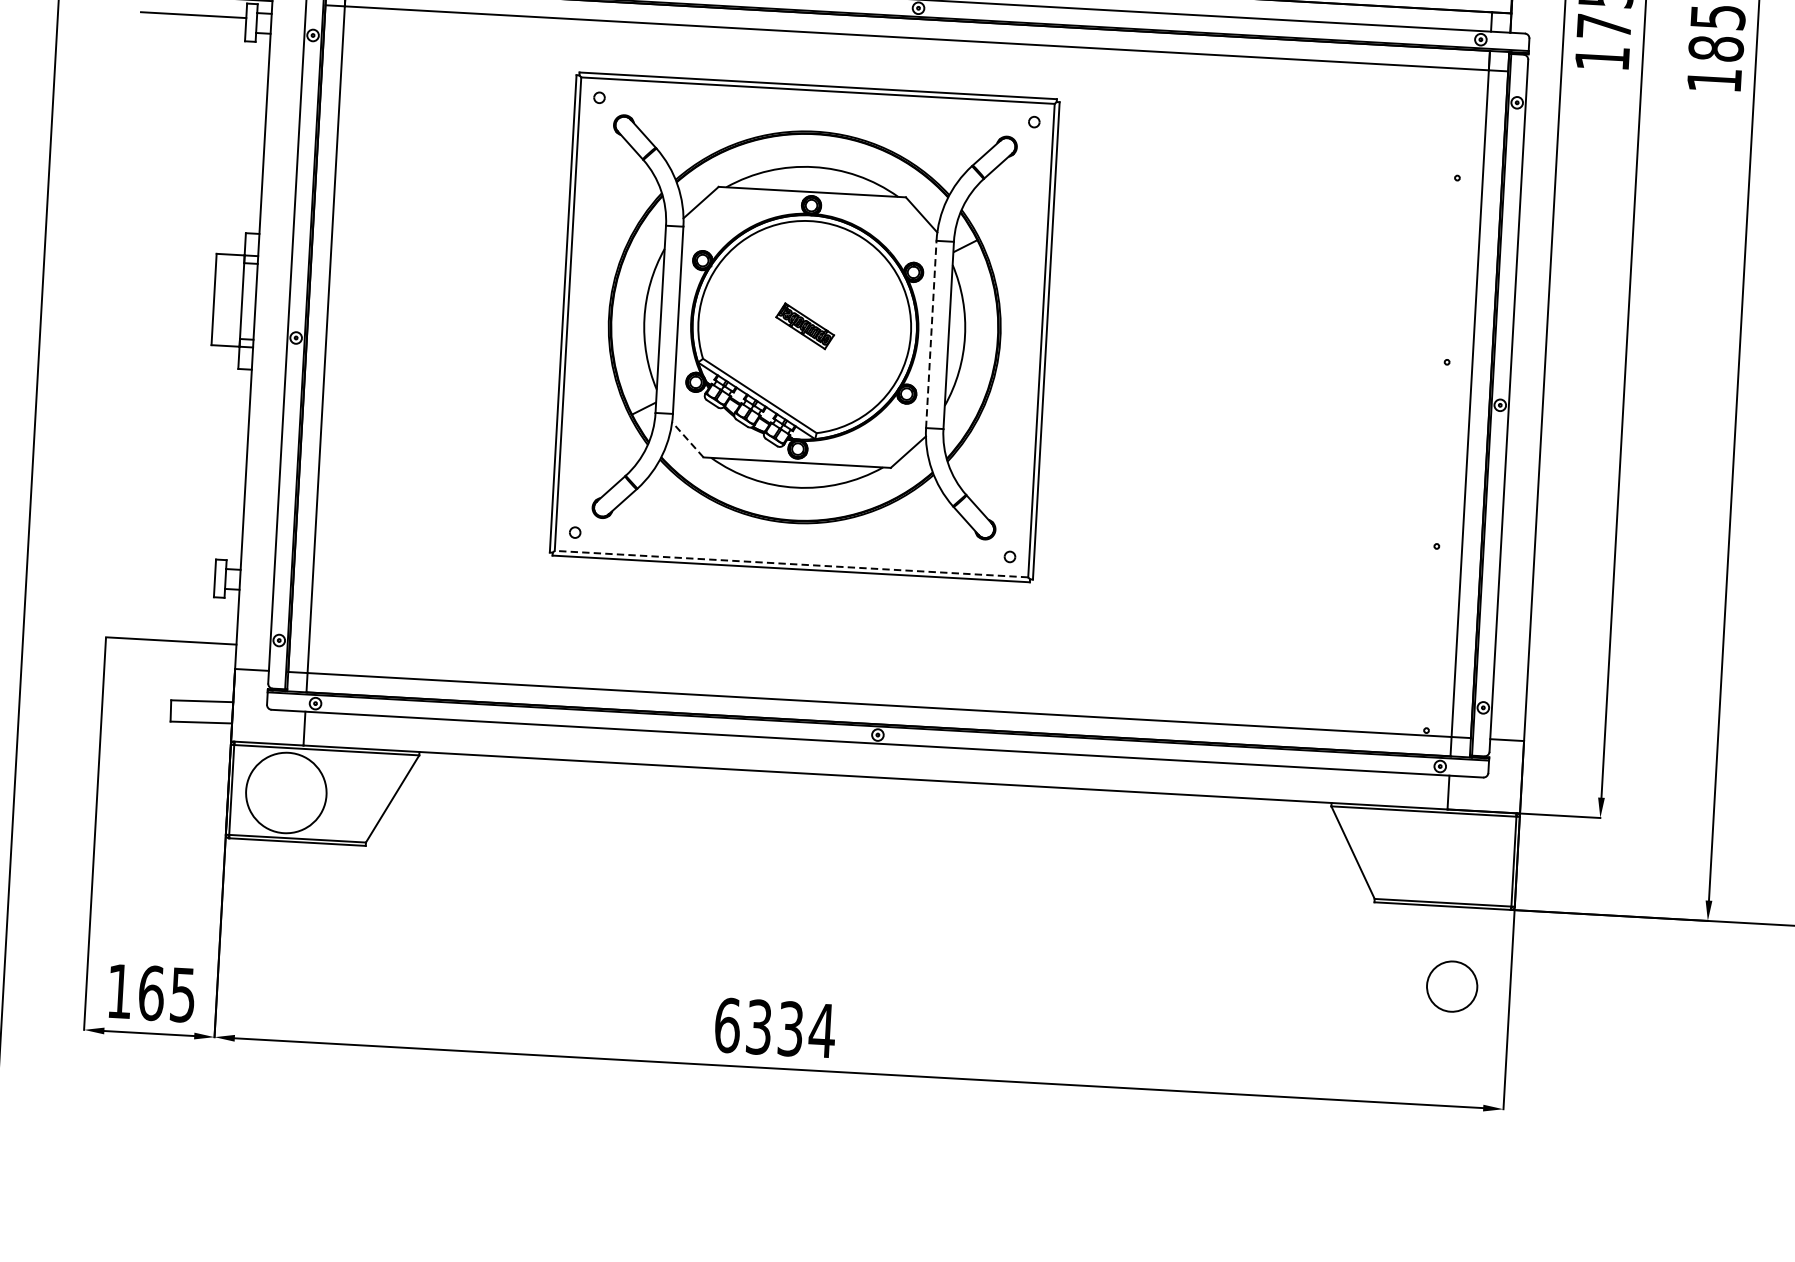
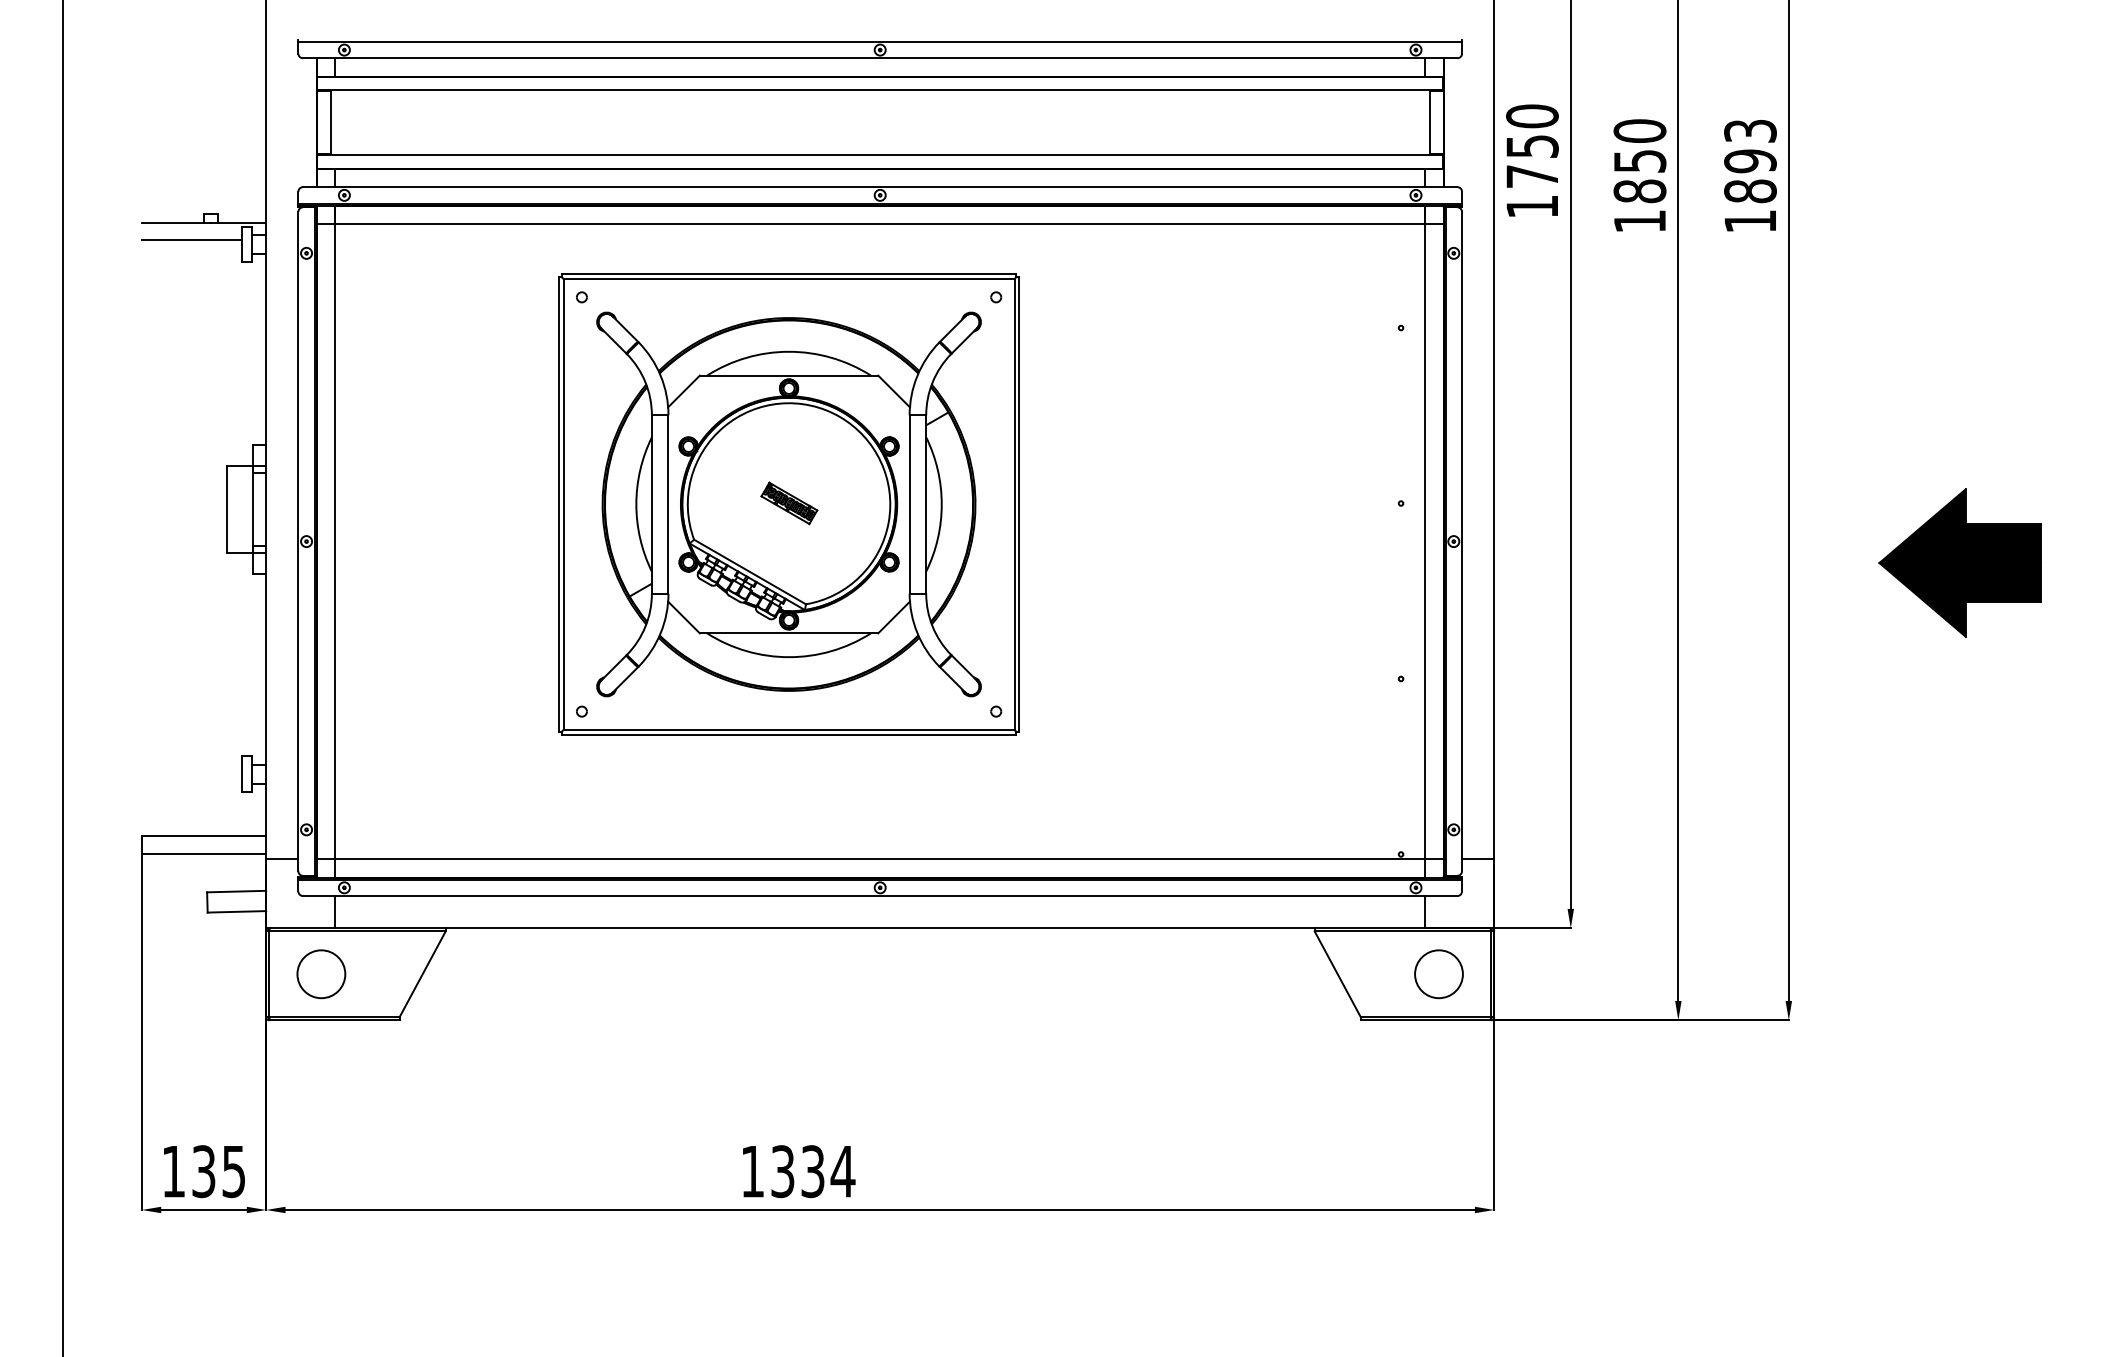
line: (931, 334) -> (909, 504), dashed -> solid
line: (687, 439) -> (683, 617), dashed -> solid
line: (791, 564) -> (789, 730), dashed -> solid
line: (169, 659) -> (203, 853), added
circle: (286, 793) -> (321, 974), size x0.62
circle: (1451, 986) -> (1438, 974), moved
text: (152, 993) -> (204, 1171), 165 -> 135
text: (727, 1025) -> (752, 1171), 6334 -> 1334

